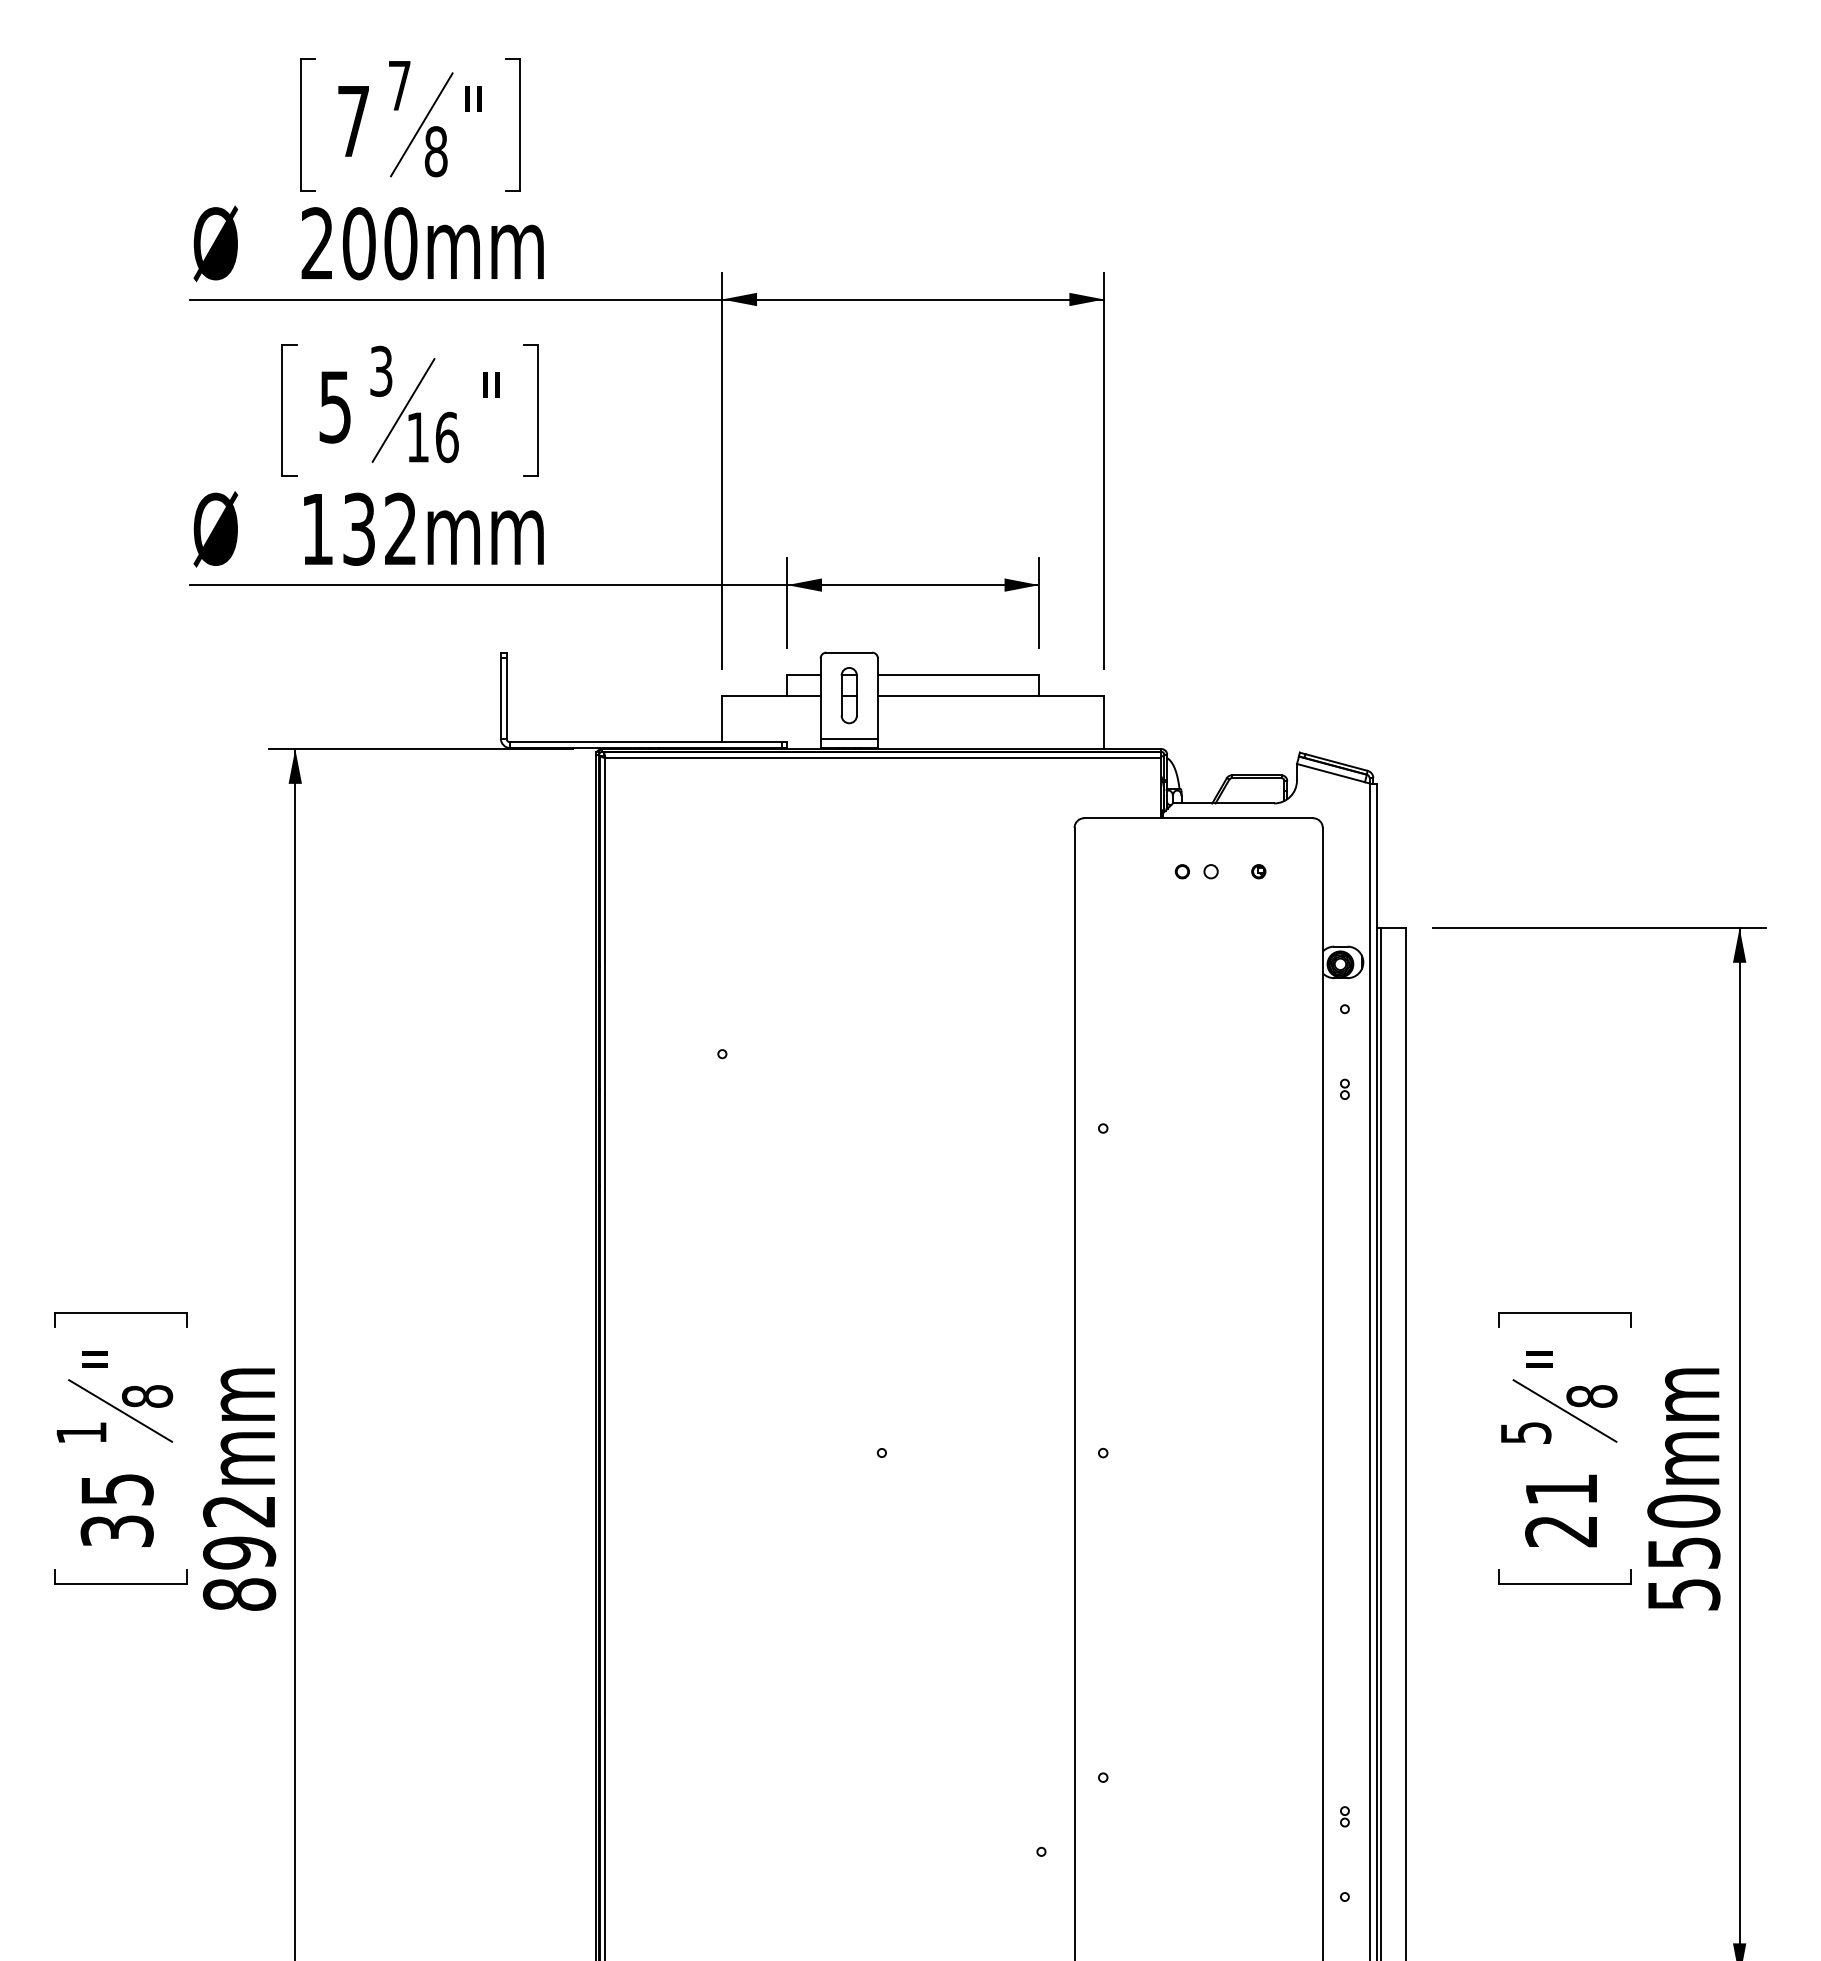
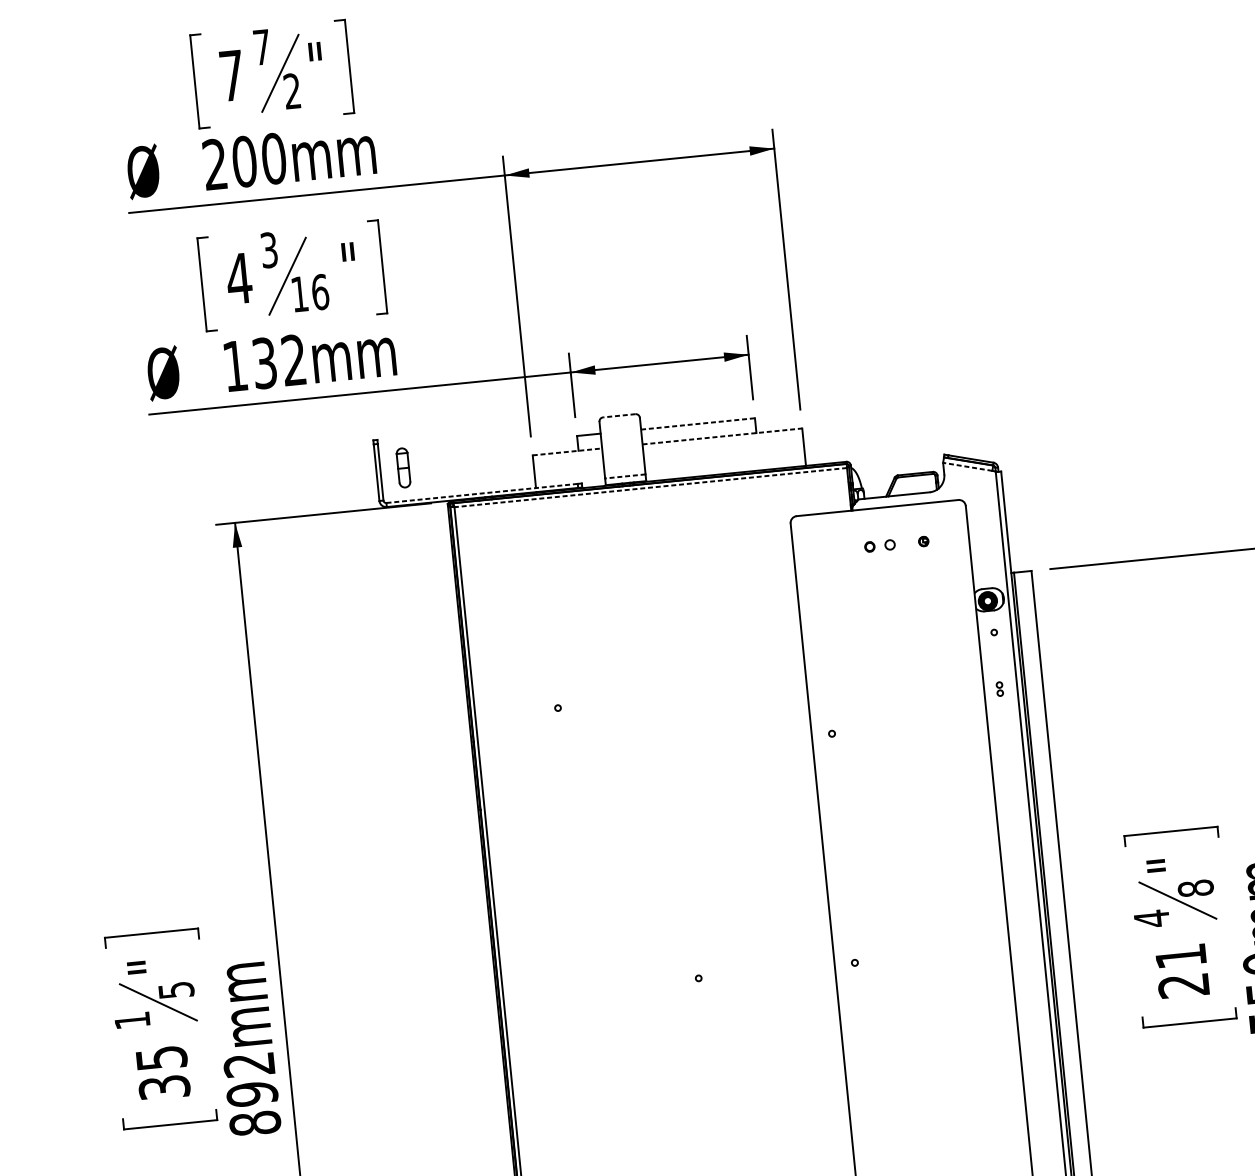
text: (435, 151) -> (291, 91), 8 -> 2
text: (334, 407) -> (238, 279), 5 -> 4
line: (849, 652) -> (619, 415), solid -> dashed
line: (958, 675) -> (697, 424), solid -> dashed
part: (848, 695) -> (402, 467), moved
line: (771, 696) -> (567, 452), solid -> dashed
line: (991, 696) -> (722, 436), solid -> dashed
line: (849, 738) -> (625, 476), solid -> dashed
line: (645, 742) -> (481, 493), solid -> dashed
line: (882, 757) -> (650, 487), solid -> dashed
line: (1330, 772) -> (967, 466), solid -> dashed
text: (147, 1396) -> (176, 990), 8 -> 5
text: (1526, 1433) -> (1152, 919), 5 -> 4

